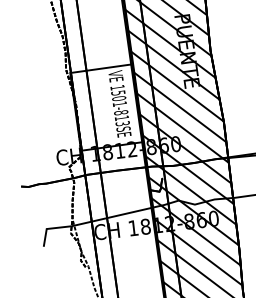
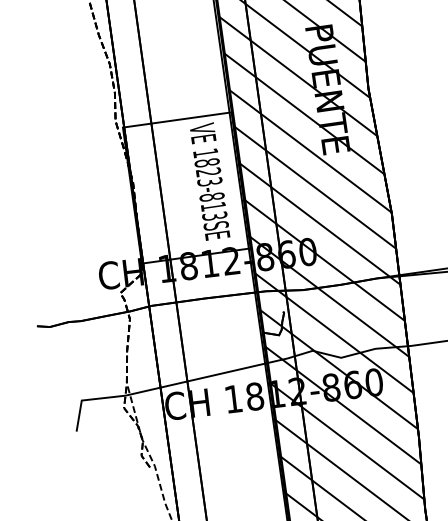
text: (119, 98) -> (209, 172), 1501-813SE -> 1823-813SE

